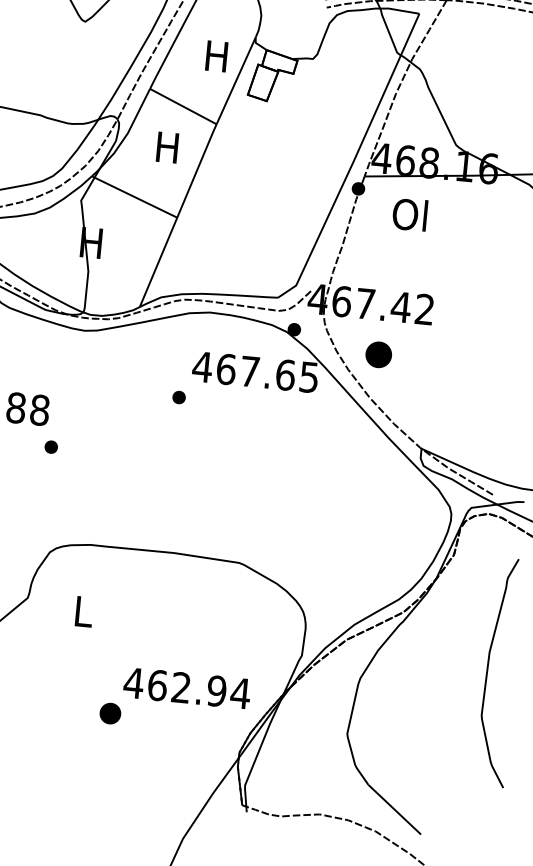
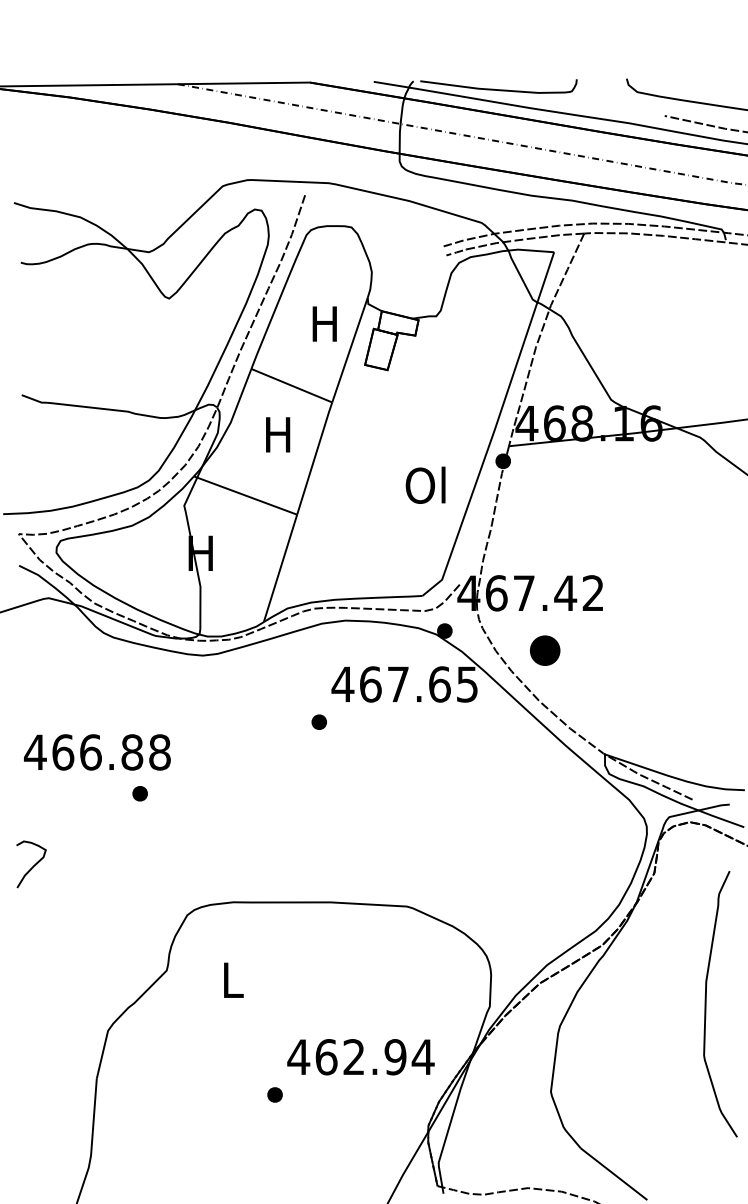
text: (409, 213) -> (425, 484), moved
part: (50, 446) -> (139, 793), moved
part: (109, 713) -> (274, 1094), size x0.62

